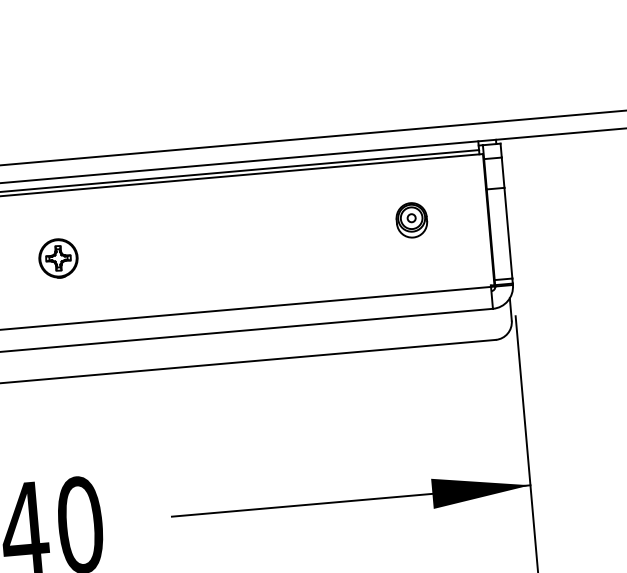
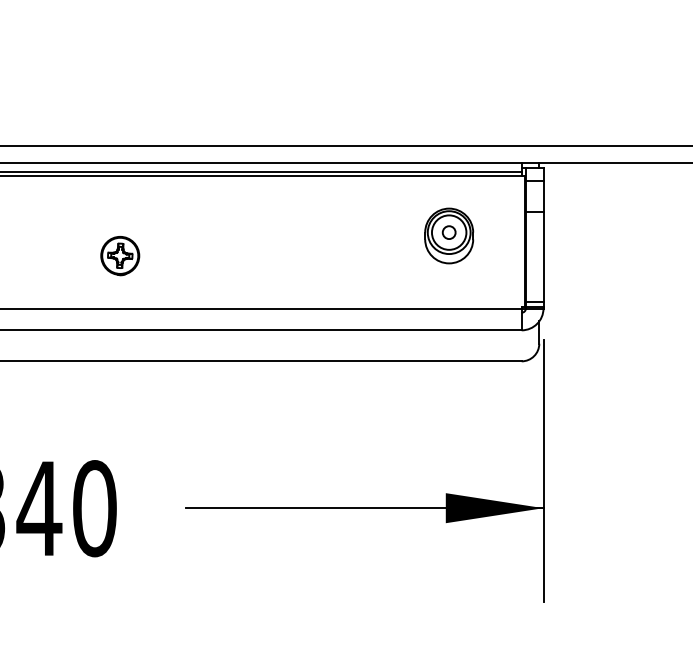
part: (411, 220) -> (448, 235), size x1.6
part: (58, 259) -> (120, 256), moved

